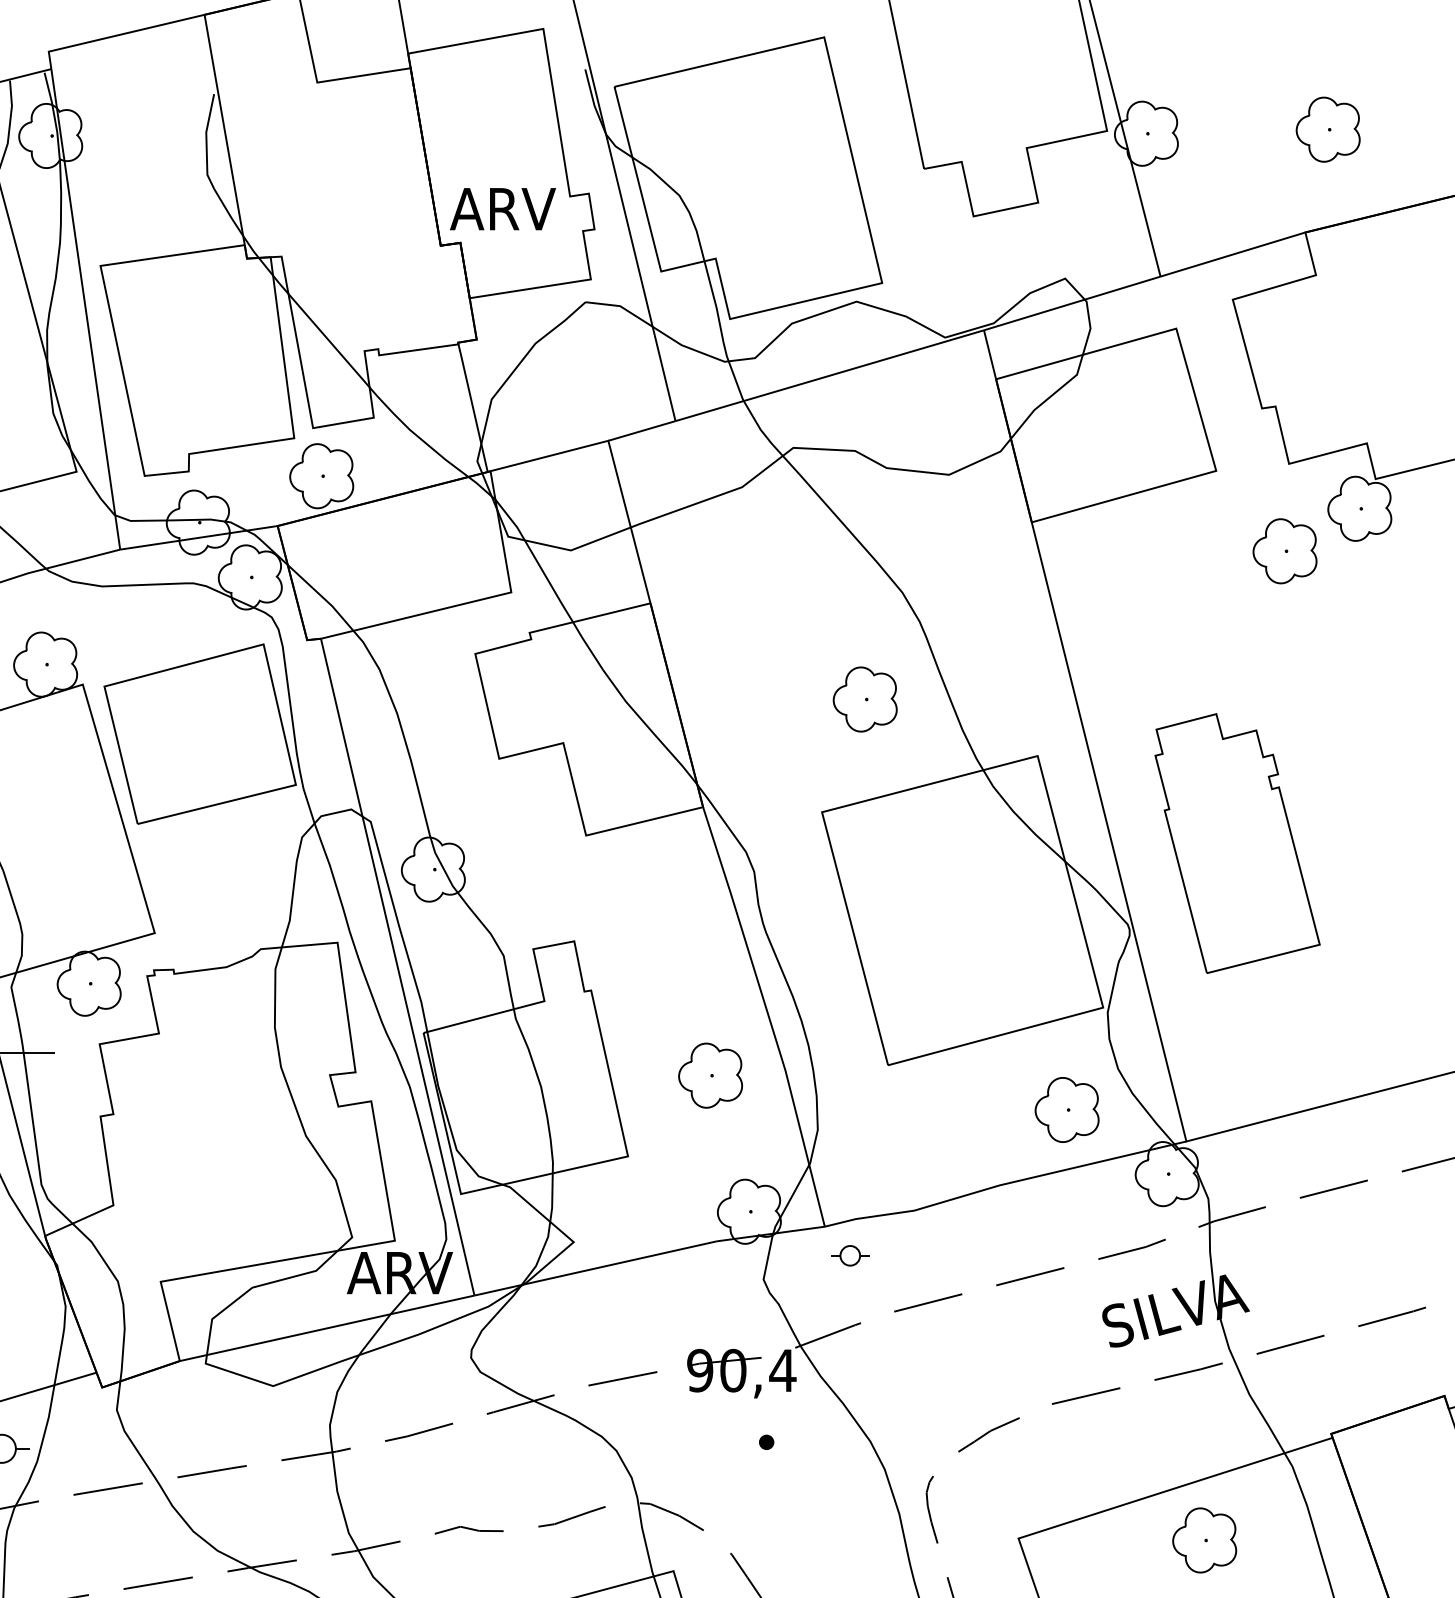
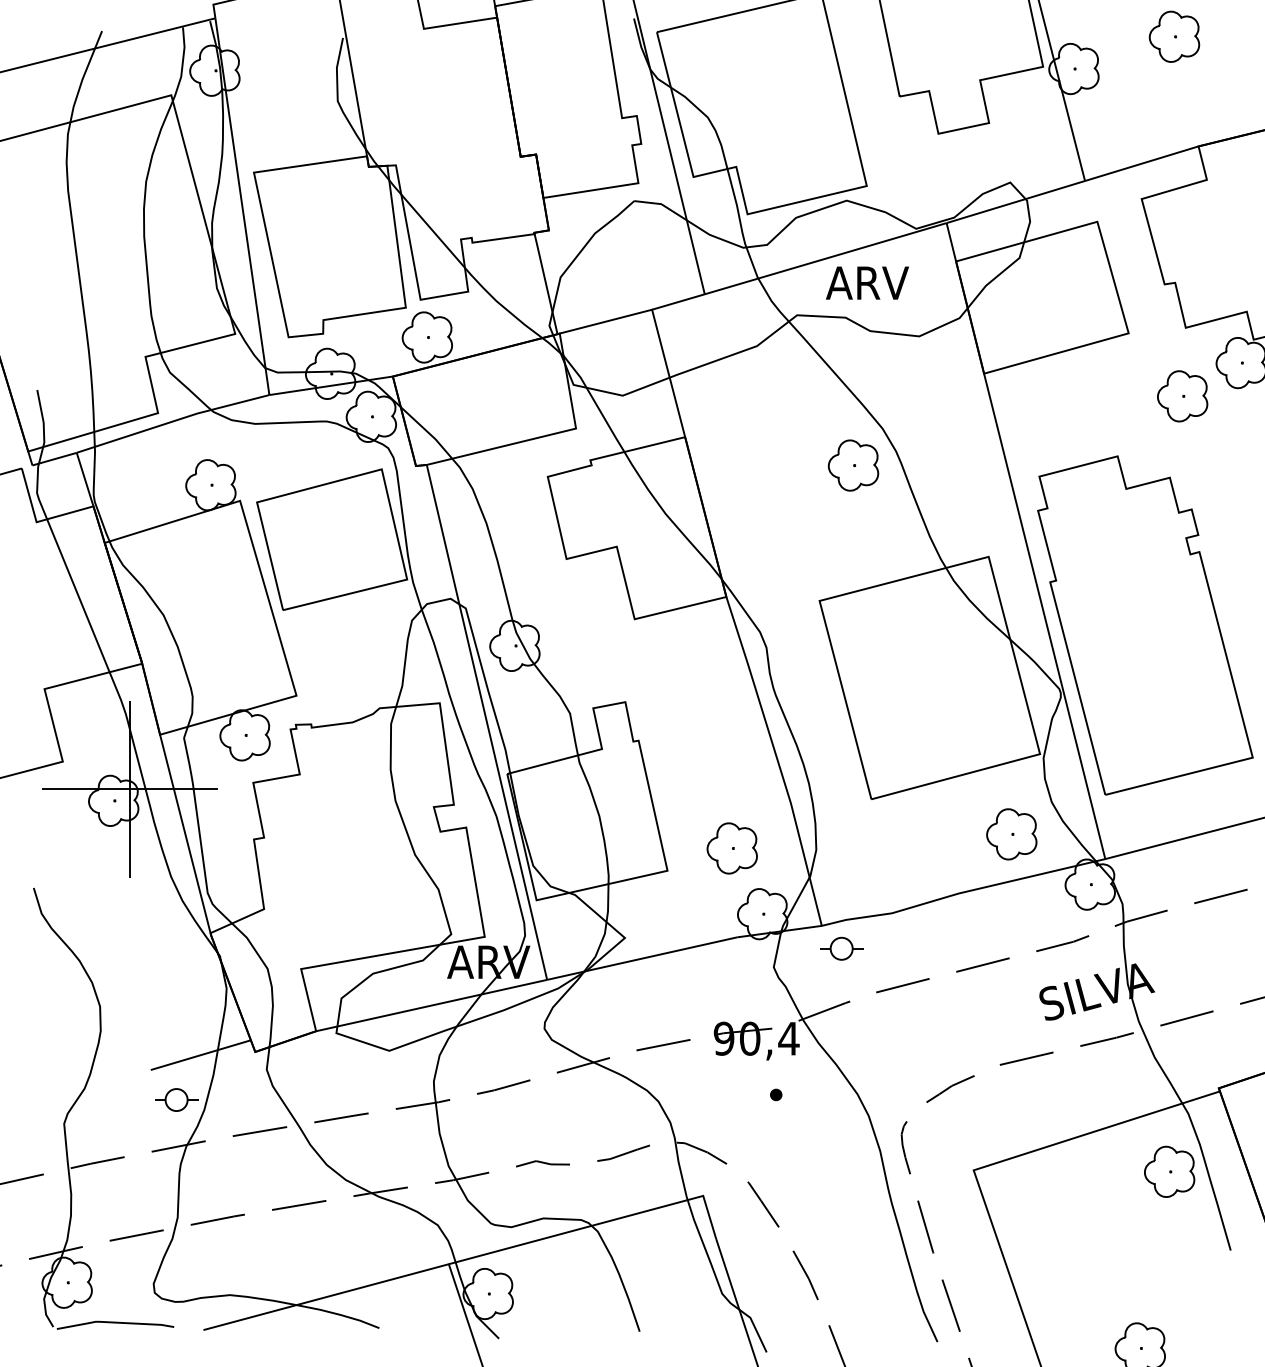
part: (1328, 129) -> (1174, 36), moved
text: (502, 208) -> (867, 282), moved
part: (865, 699) -> (853, 465), moved
part: (1237, 843) -> (1145, 625), size x1.67
part: (709, 1075) -> (731, 848), moved
part: (849, 1255) -> (841, 948), size x1.43
part: (1204, 1539) -> (1169, 1171), moved

